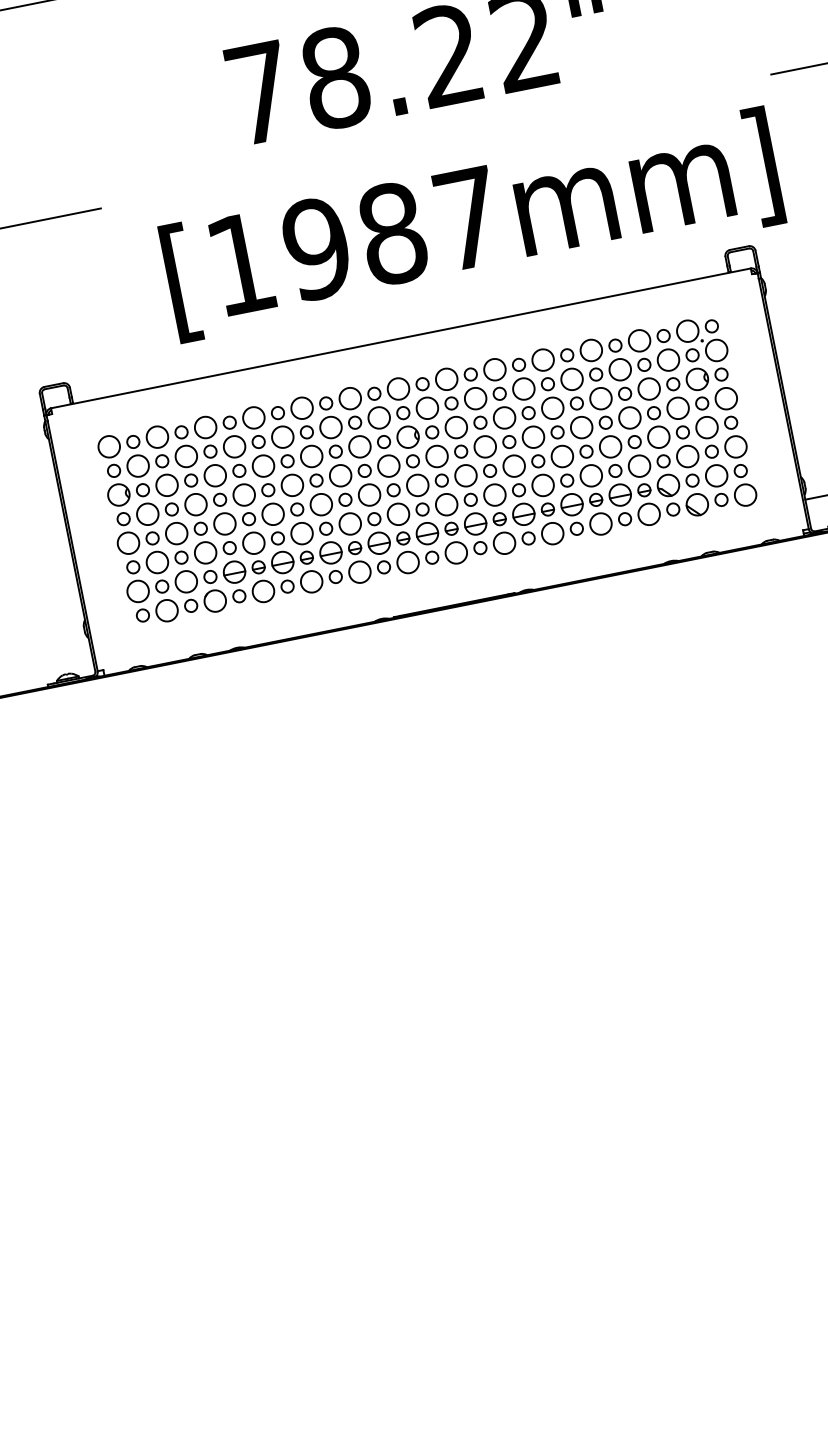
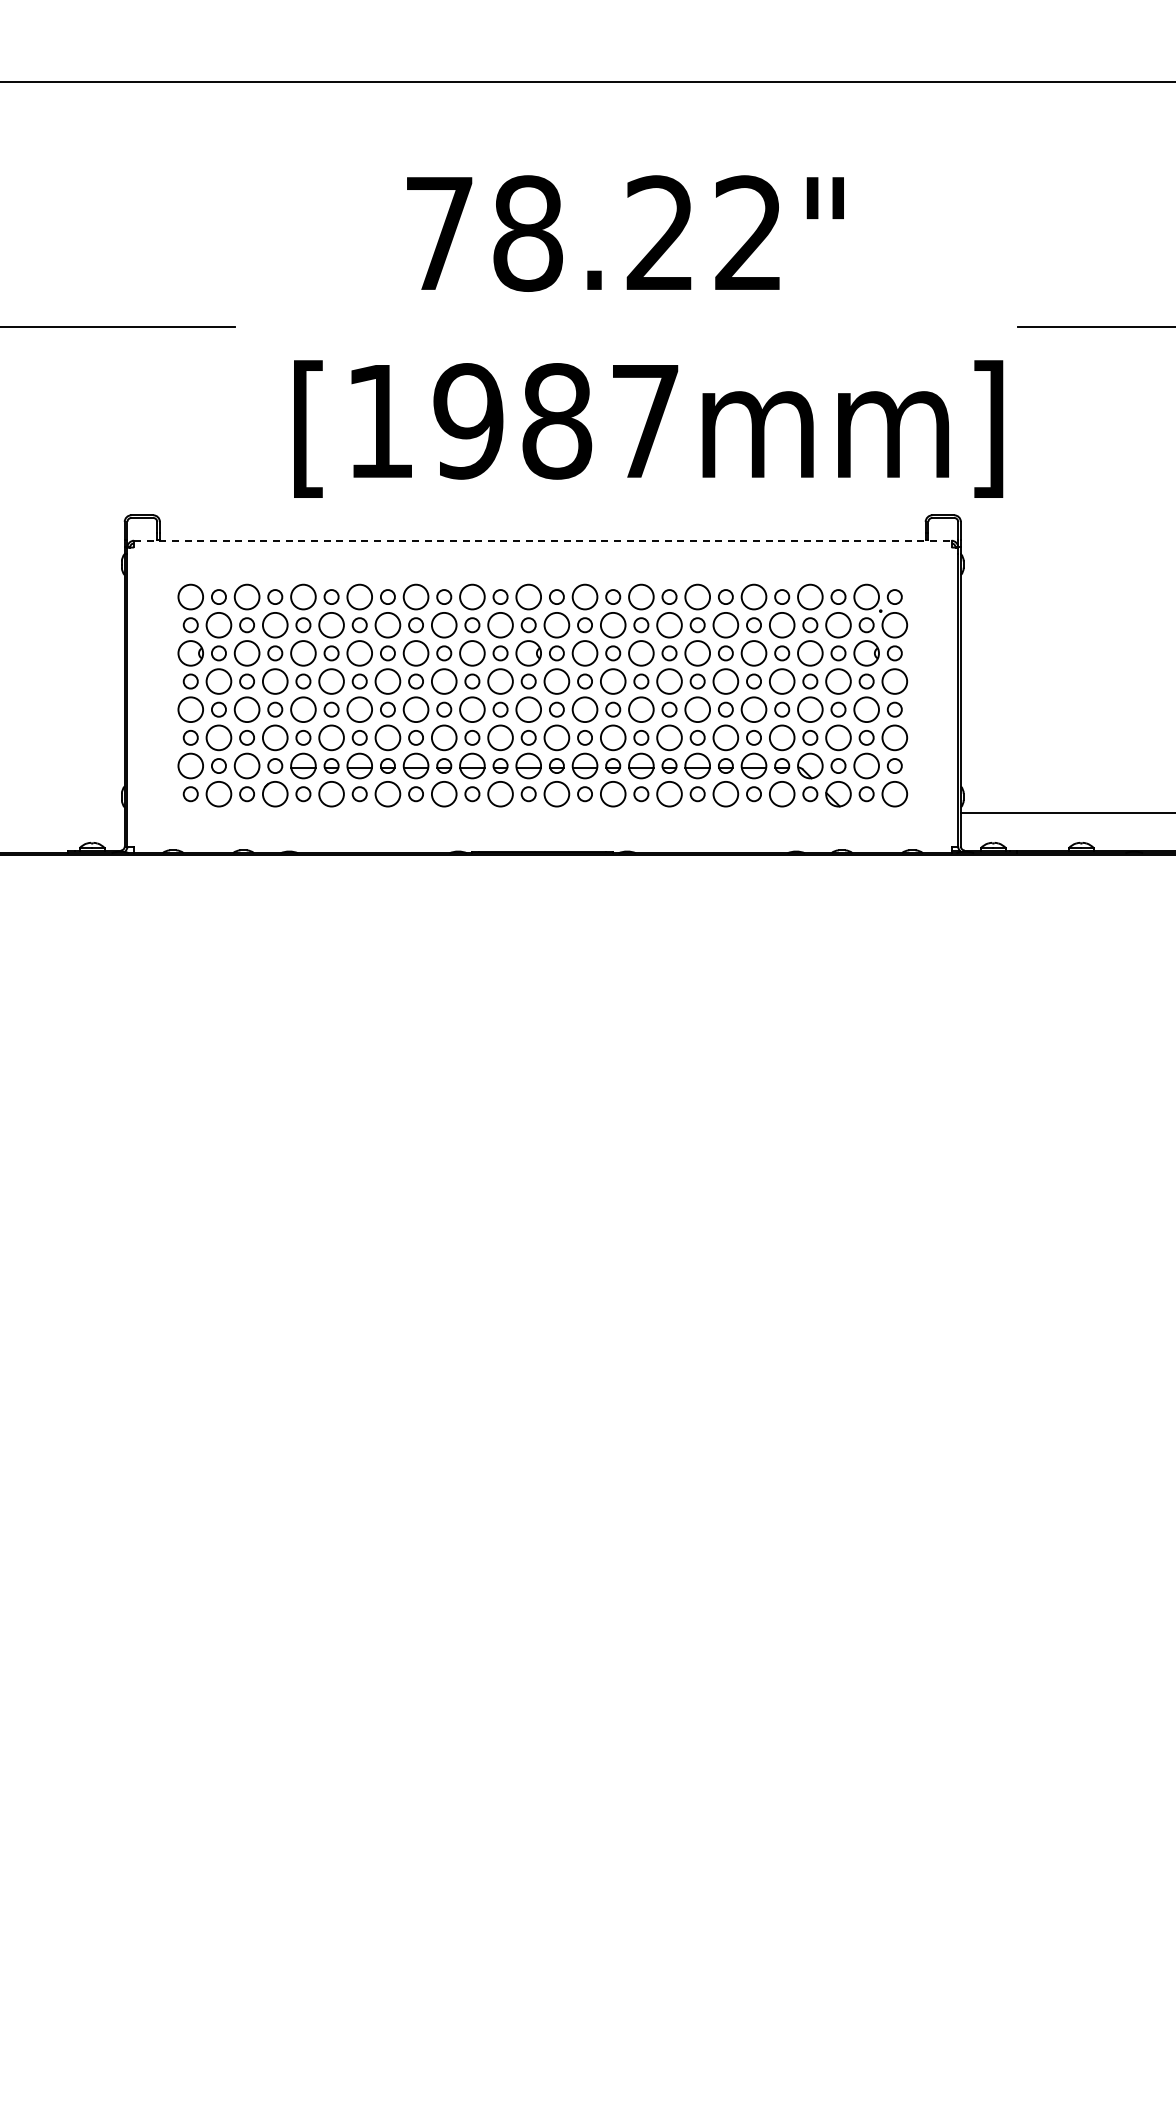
line: (400, 338) -> (542, 540), solid -> dashed

